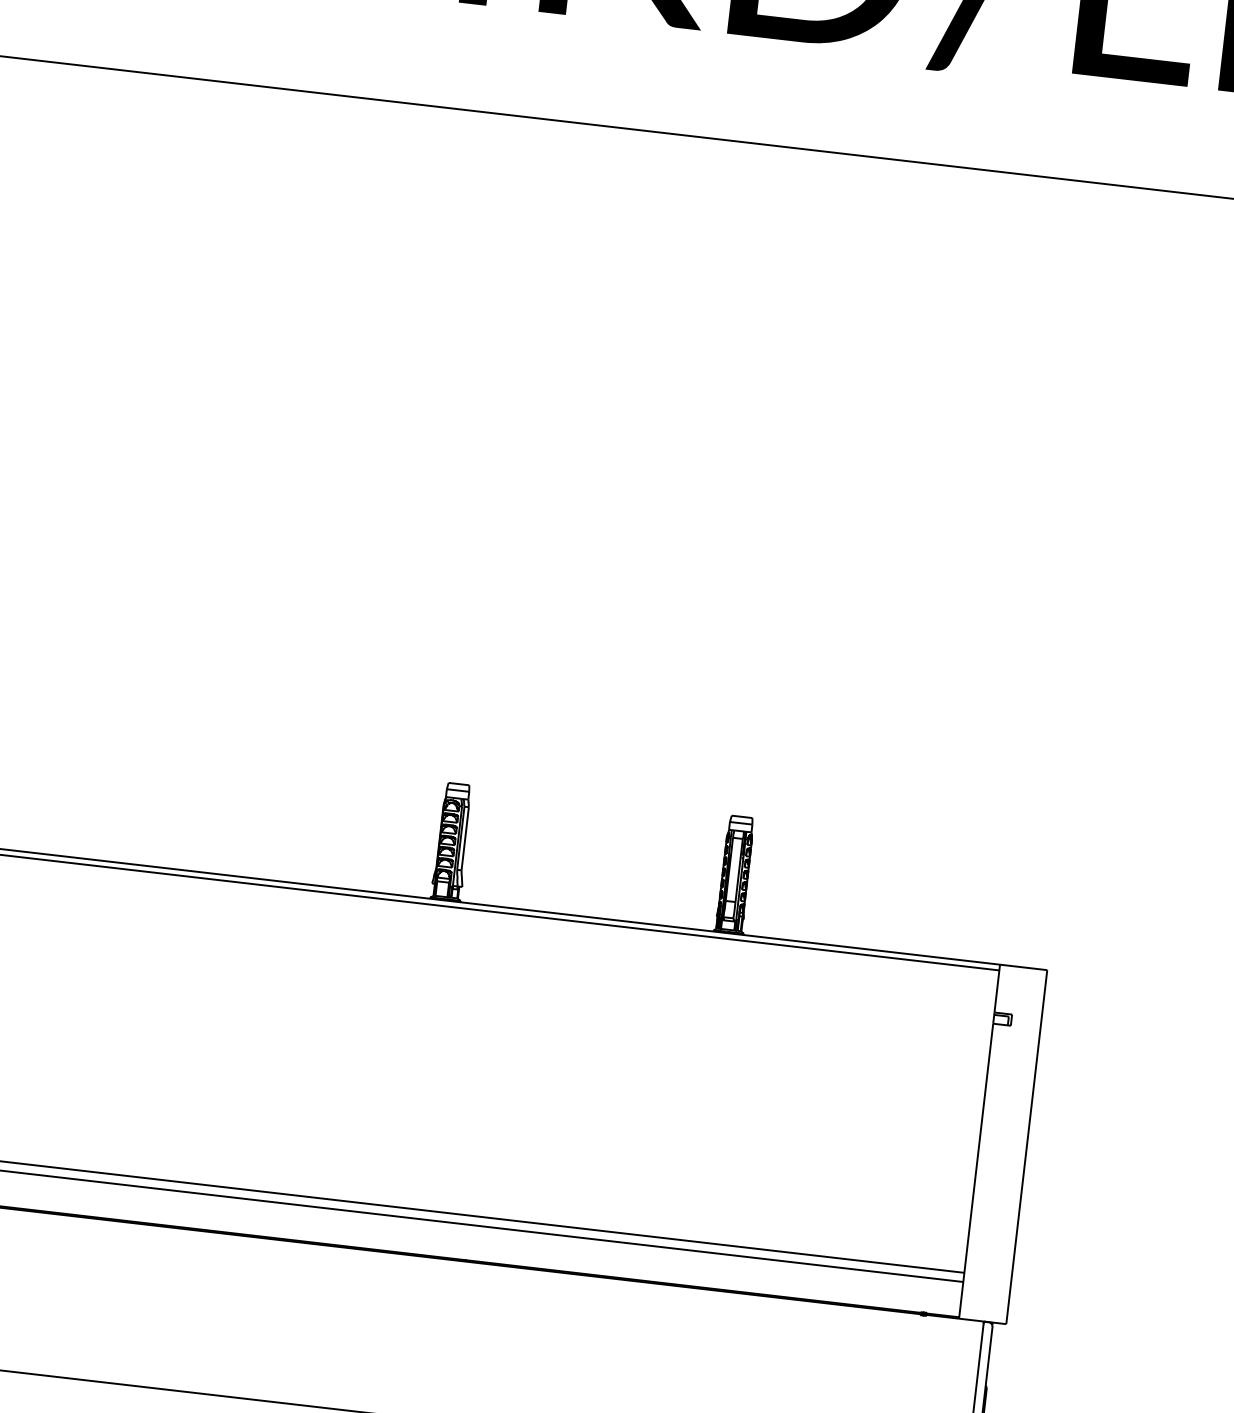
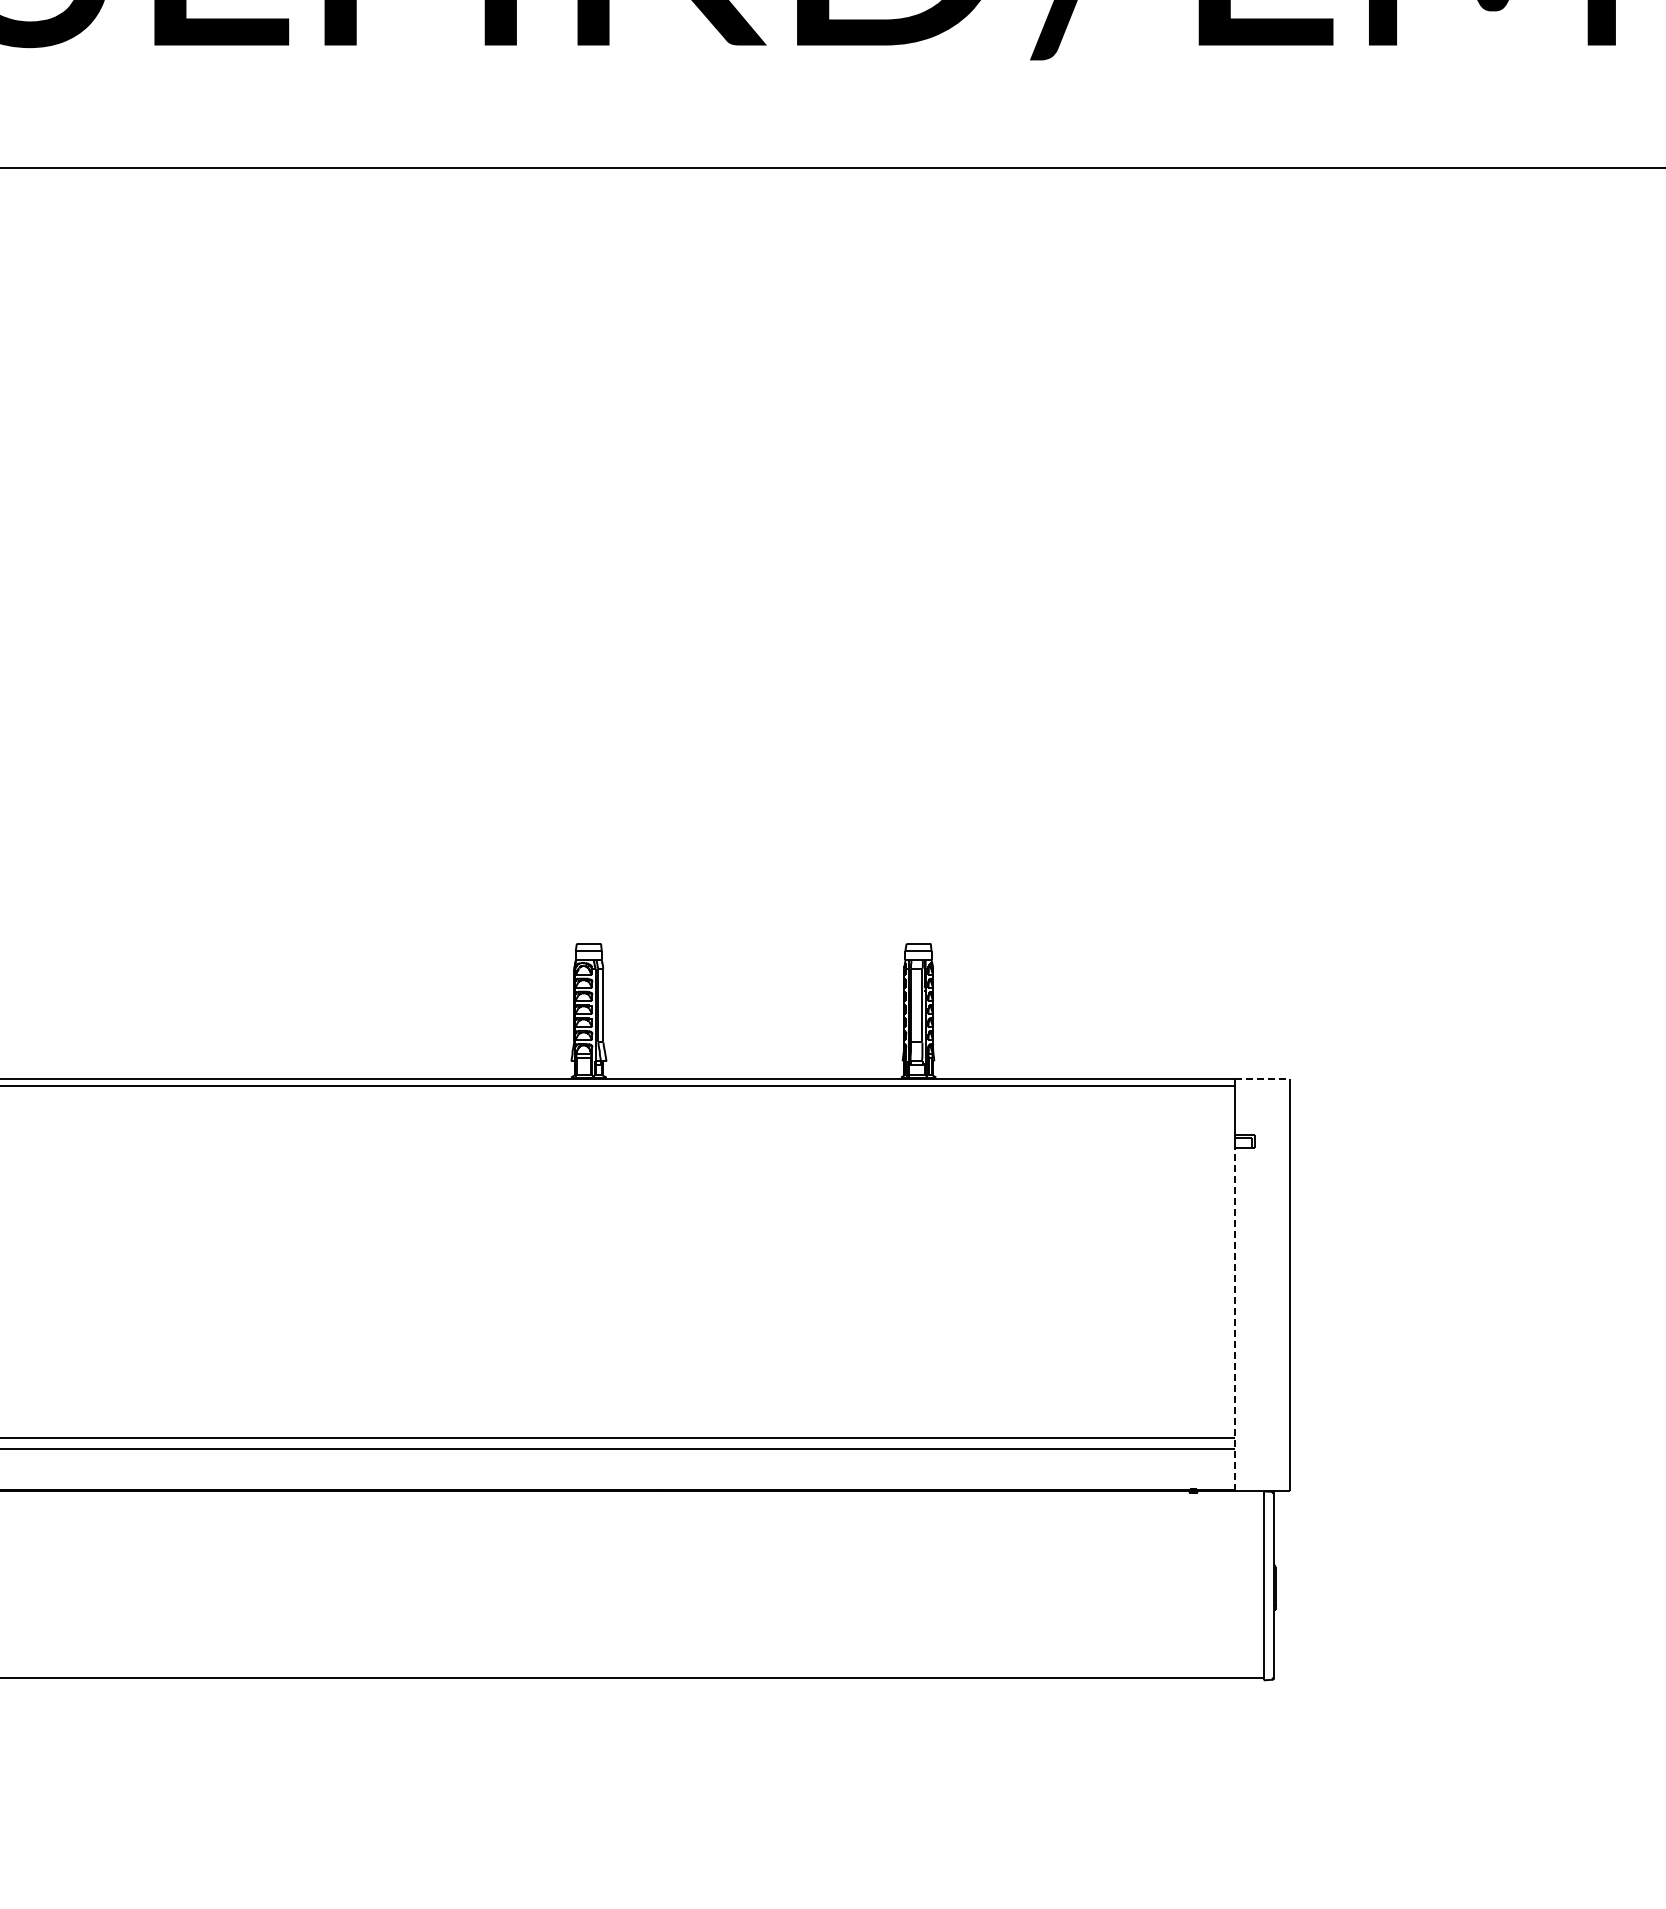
line: (1023, 967) -> (1262, 1079), solid -> dashed
line: (975, 1171) -> (1234, 1319), solid -> dashed

